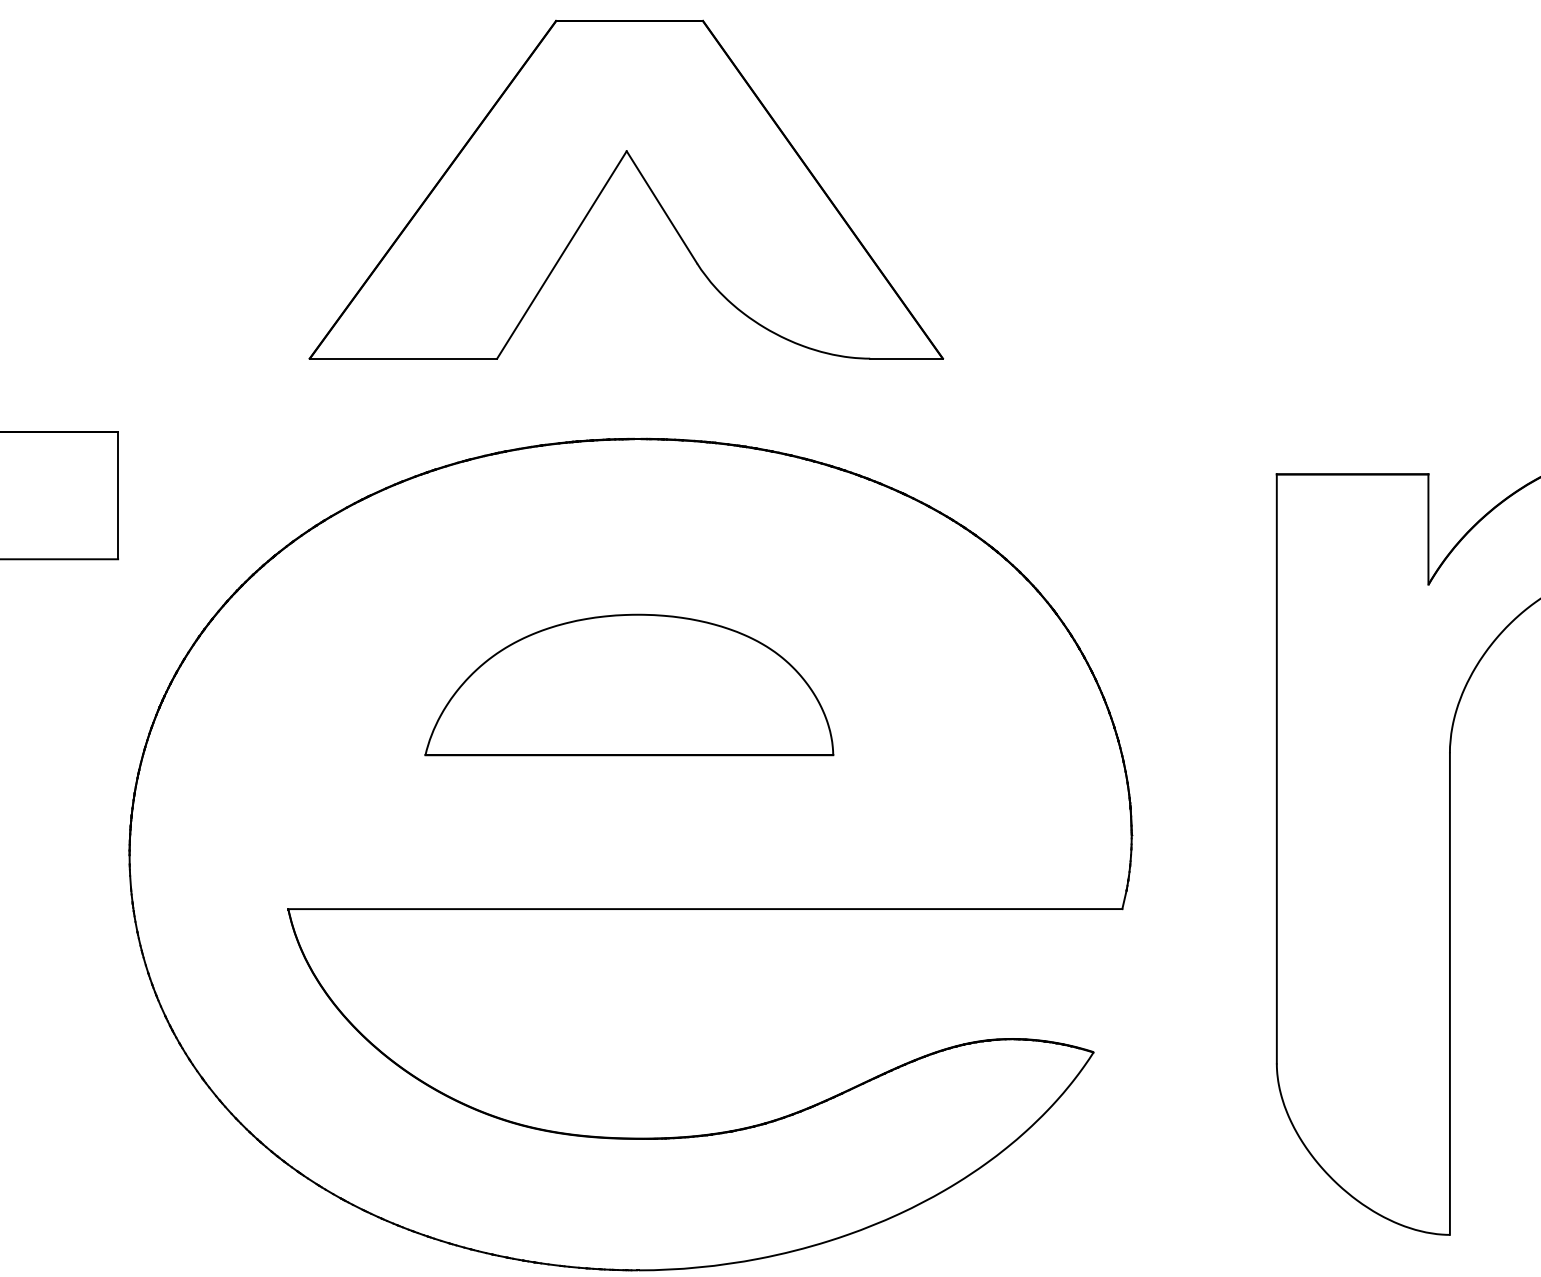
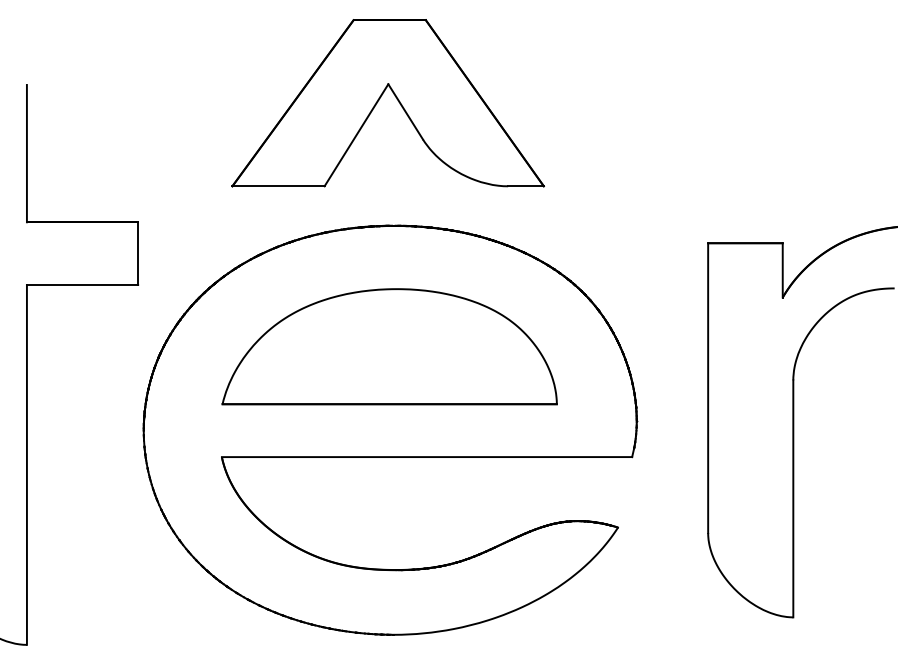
part: (629, 684) -> (389, 346), size x1.67

